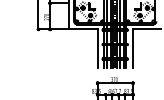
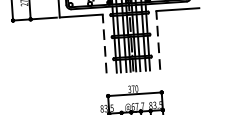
line: (97, 48) -> (104, 43), solid -> dashed
line: (132, 48) -> (157, 39), solid -> dashed

